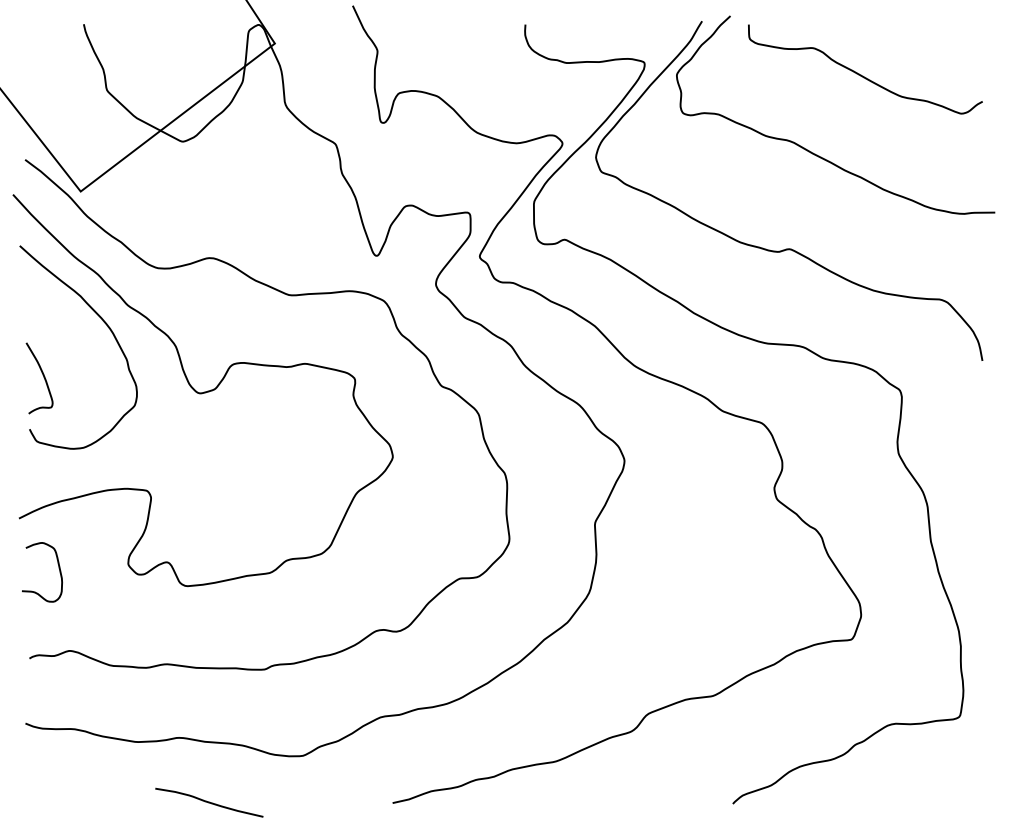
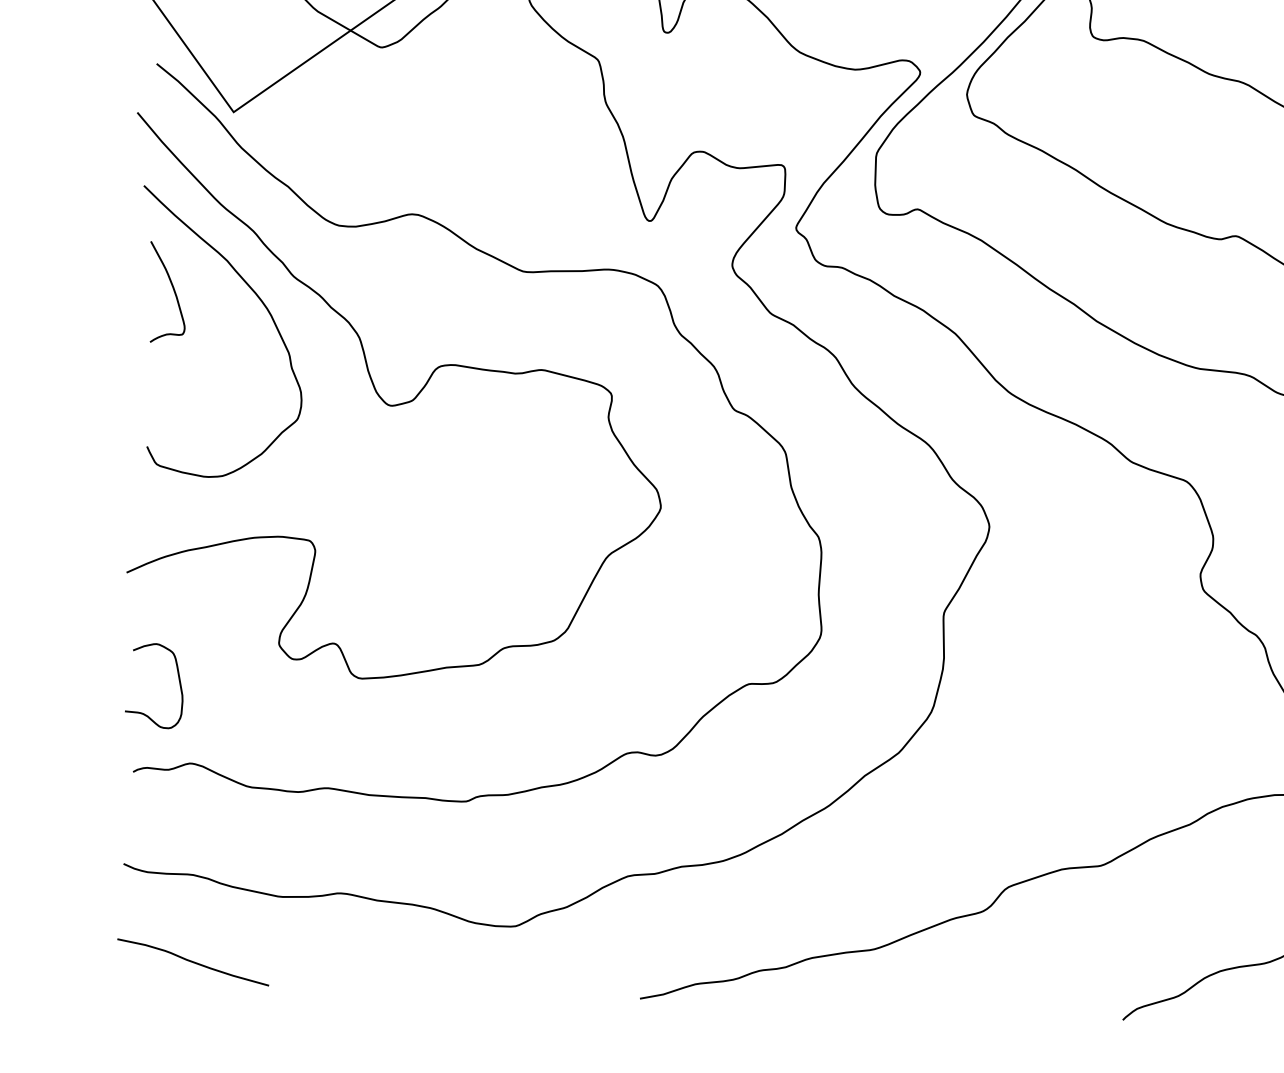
curve: (43, 377) -> (173, 291), moved
curve: (58, 568) -> (178, 681), moved
curve: (209, 802) -> (193, 962), moved

